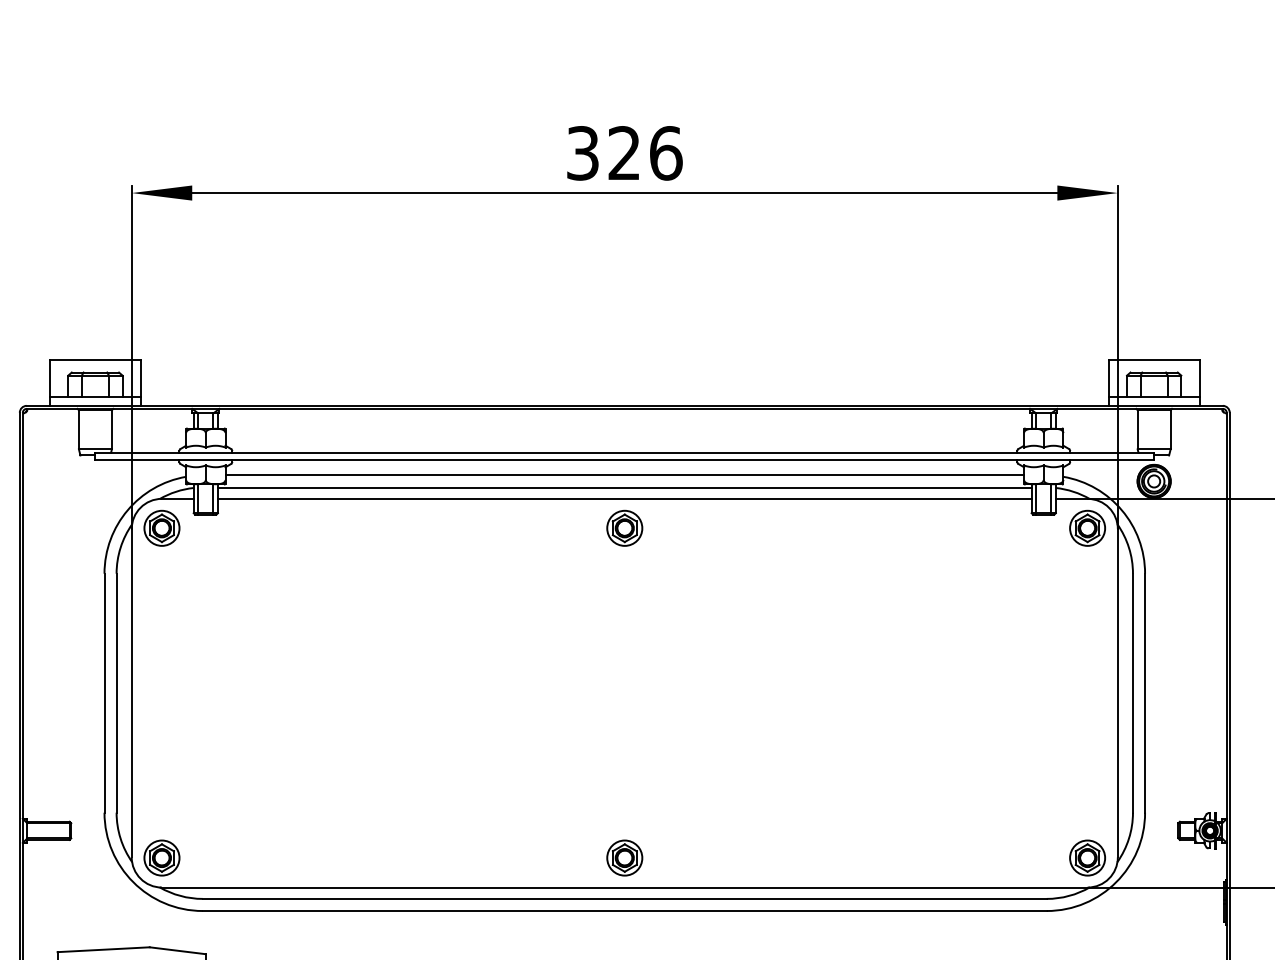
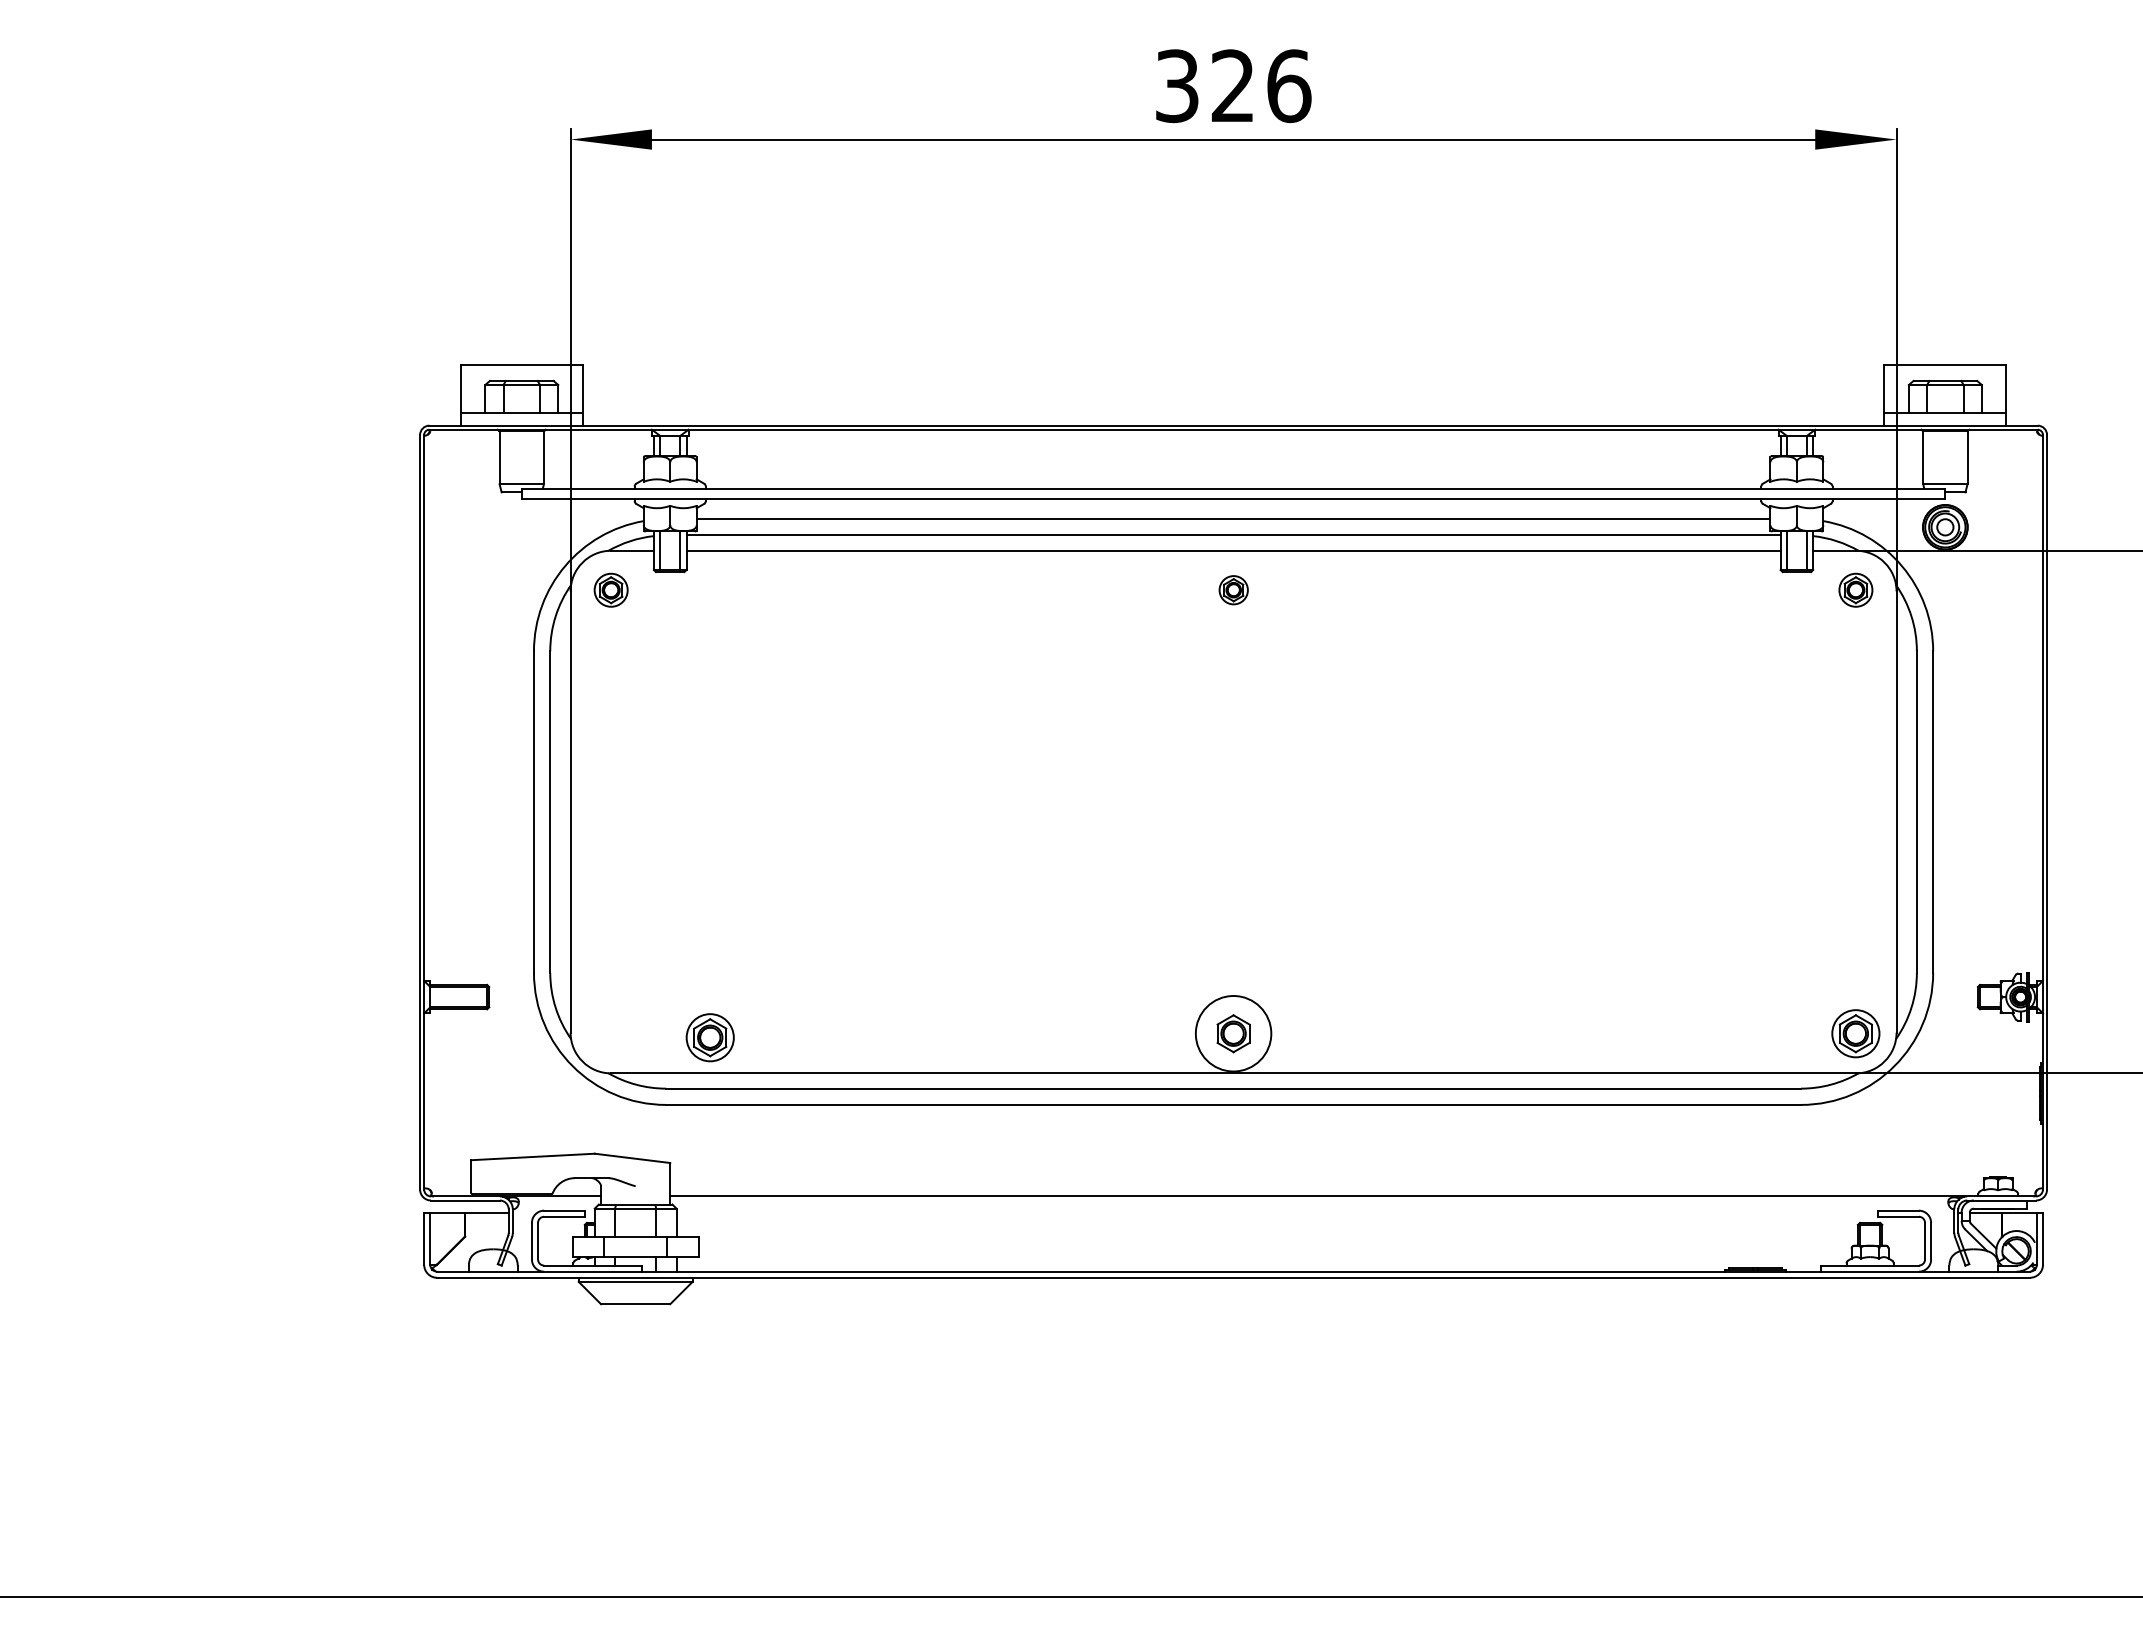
part: (161, 527) -> (610, 589), size x0.7
part: (624, 527) -> (1233, 589), size x0.6
part: (1087, 527) -> (1855, 589), size x0.7
part: (161, 857) -> (709, 1037), moved
circle: (624, 857) -> (1233, 1033), size x1.6

